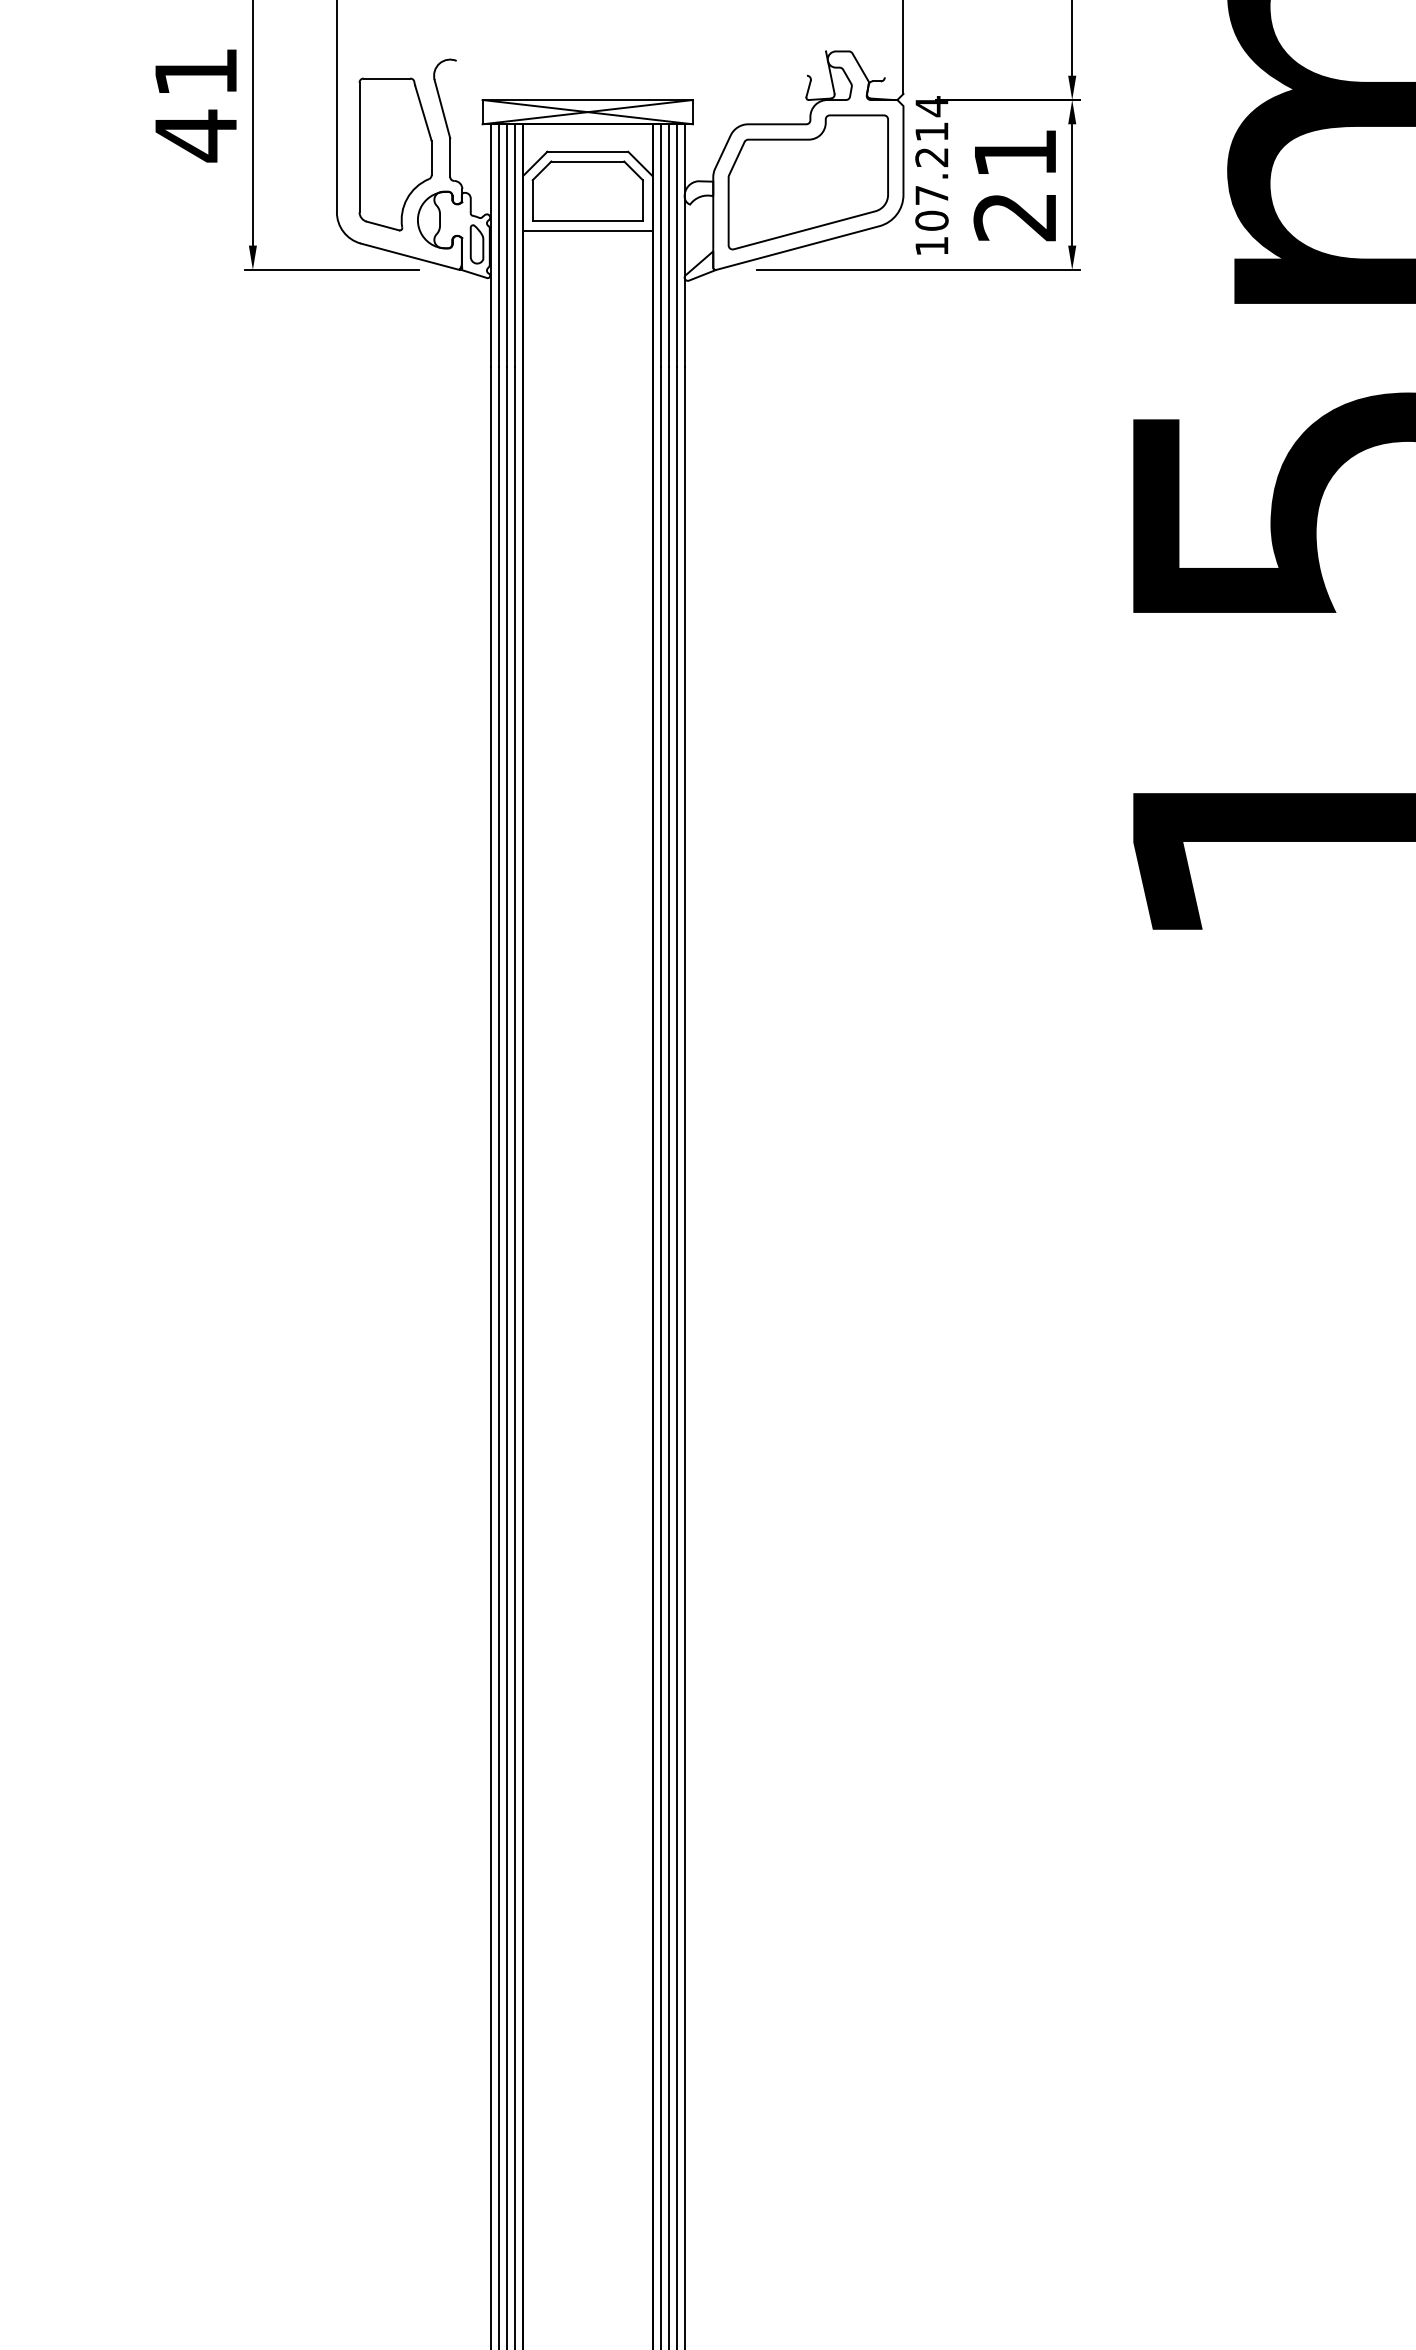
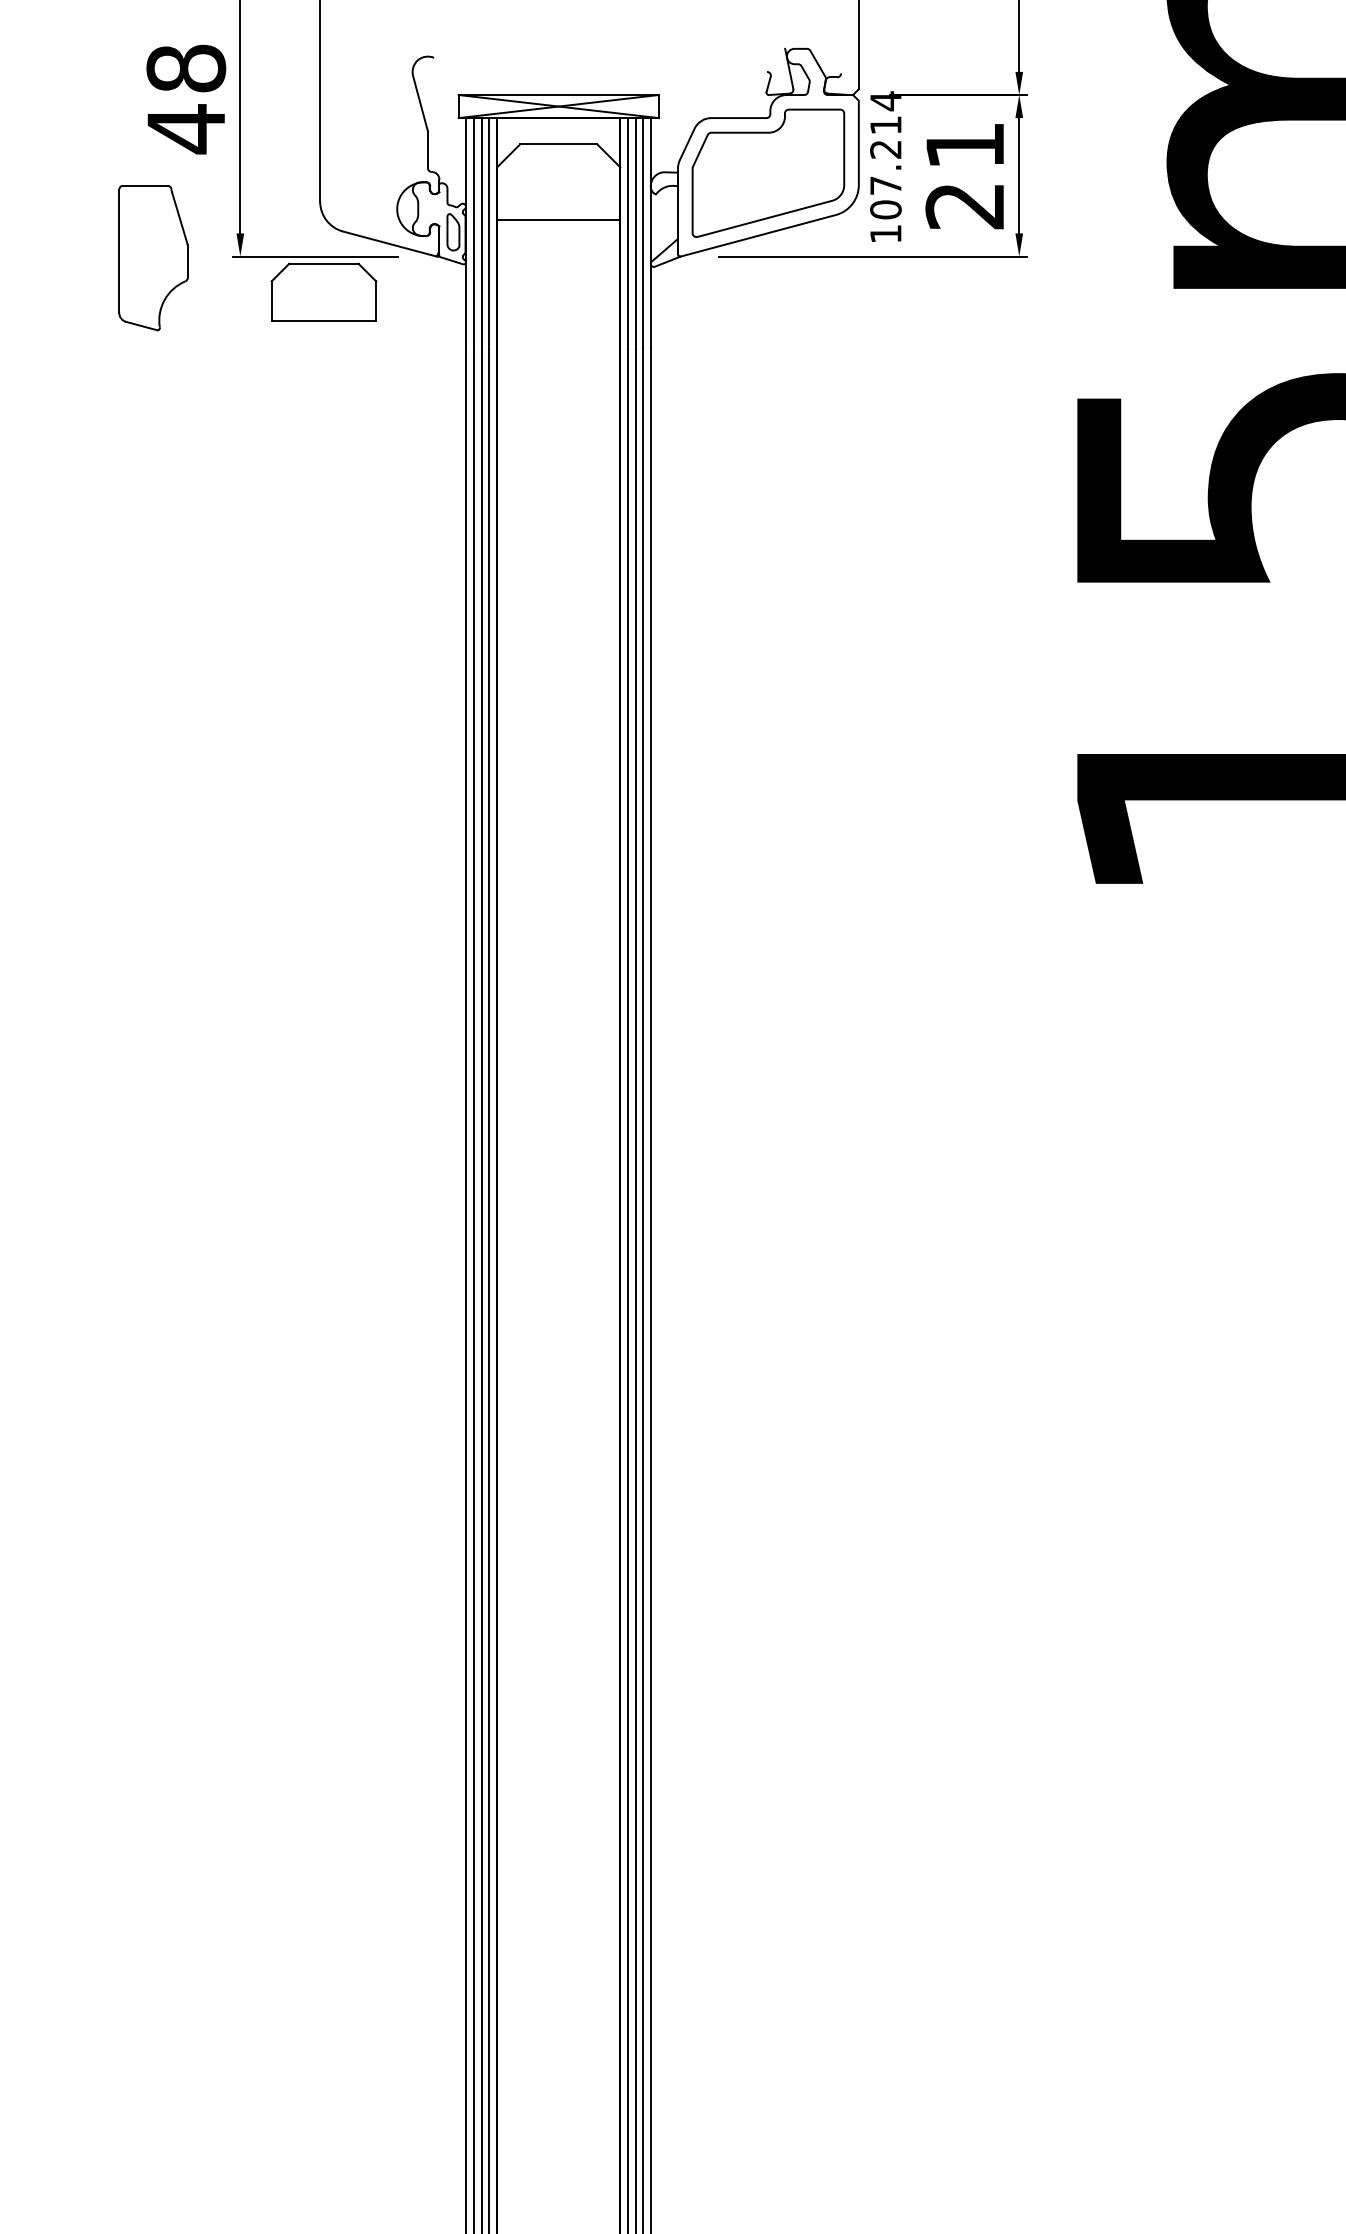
text: (196, 72) -> (186, 68), 41 -> 48
part: (395, 154) -> (153, 258), moved
part: (587, 190) -> (323, 291), moved

